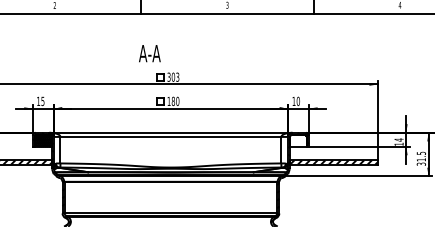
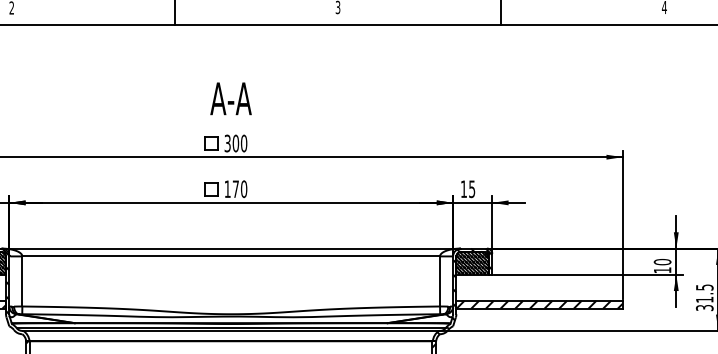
text: (149, 53) -> (230, 98), moved
text: (177, 76) -> (243, 142), 303 -> 300
text: (297, 100) -> (470, 187), 10 -> 15
text: (173, 101) -> (236, 189), 180 -> 170
text: (398, 139) -> (661, 261), 14 -> 10
hatch: (298, 140) -> (472, 263), added

